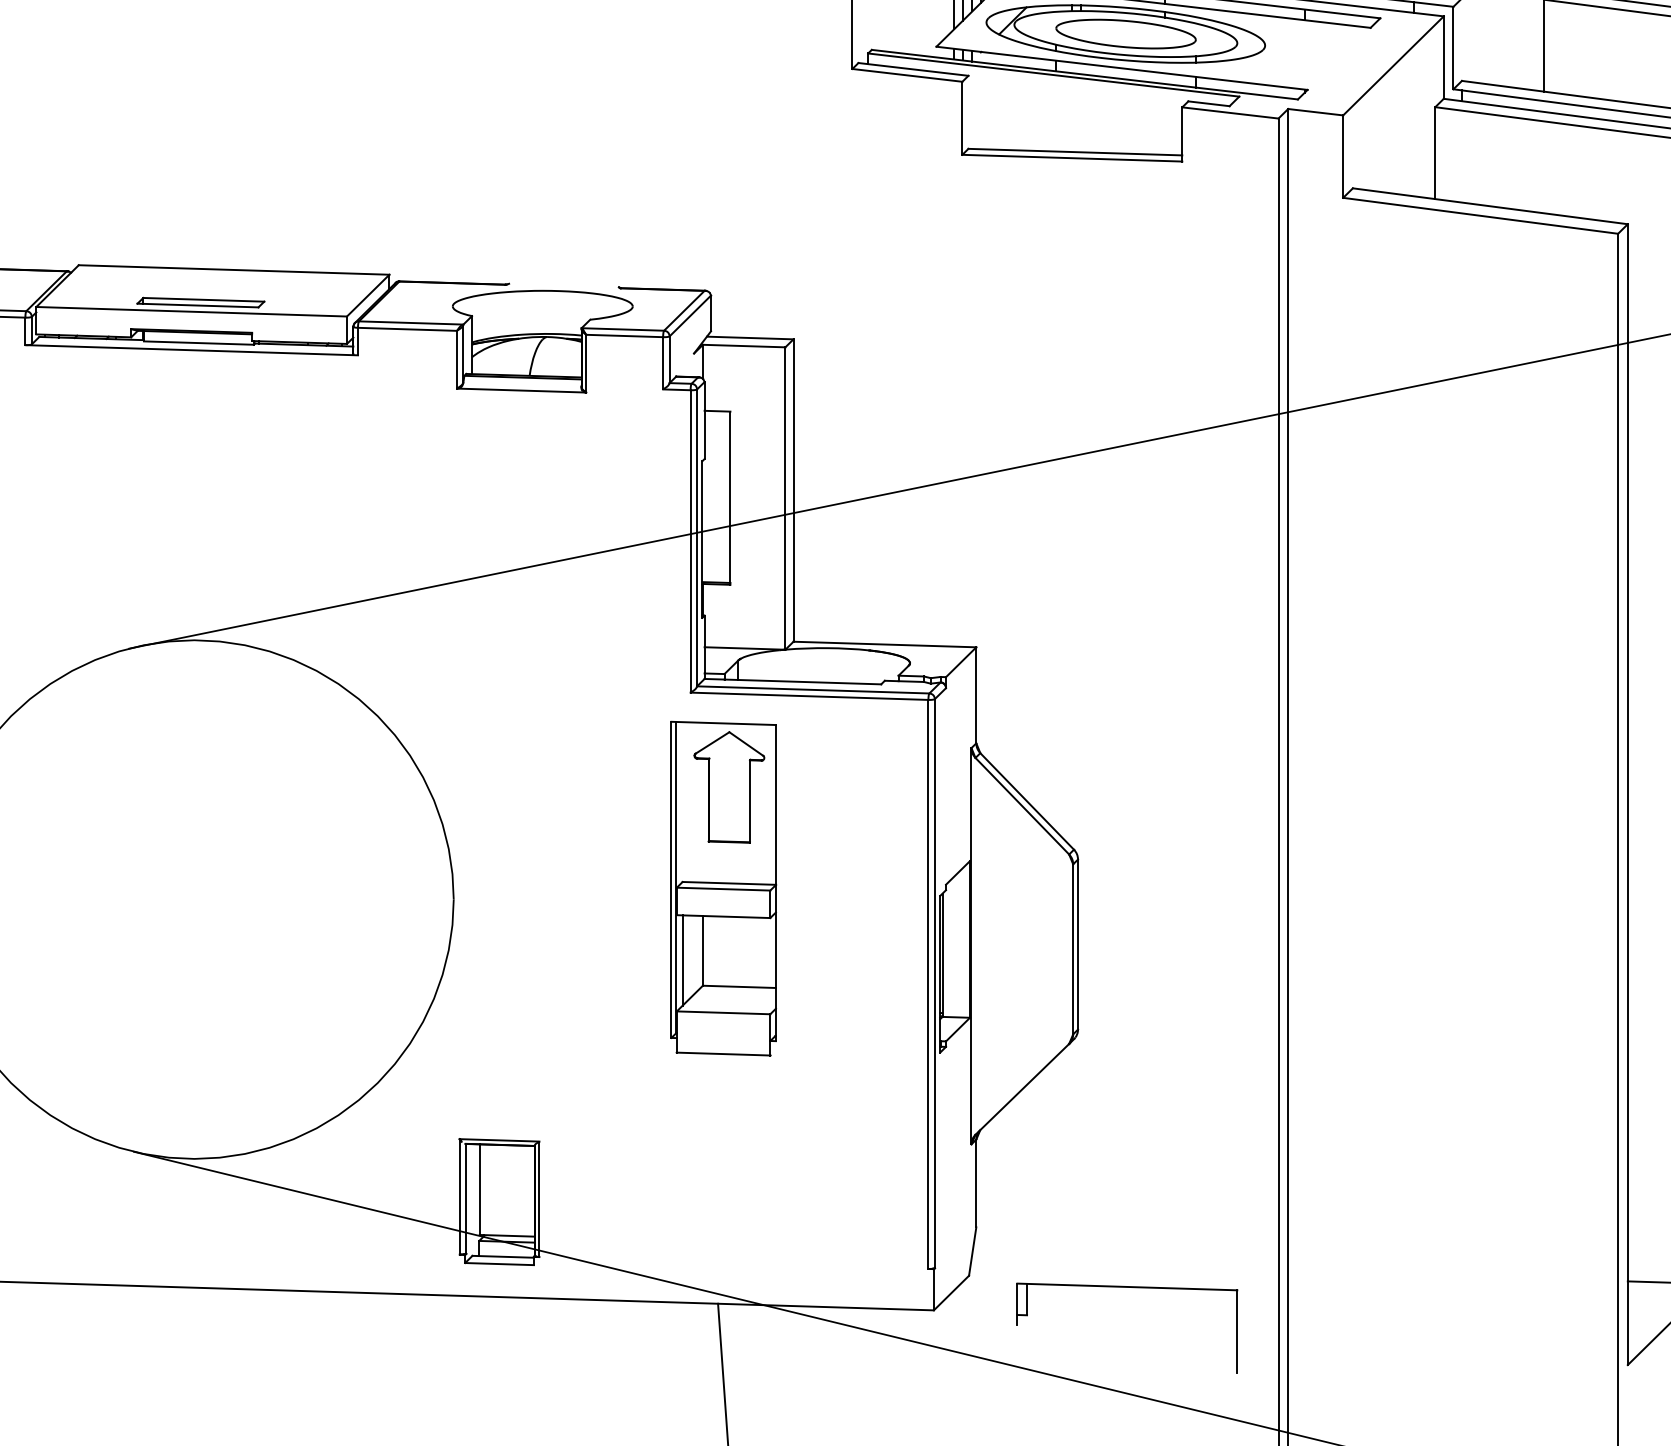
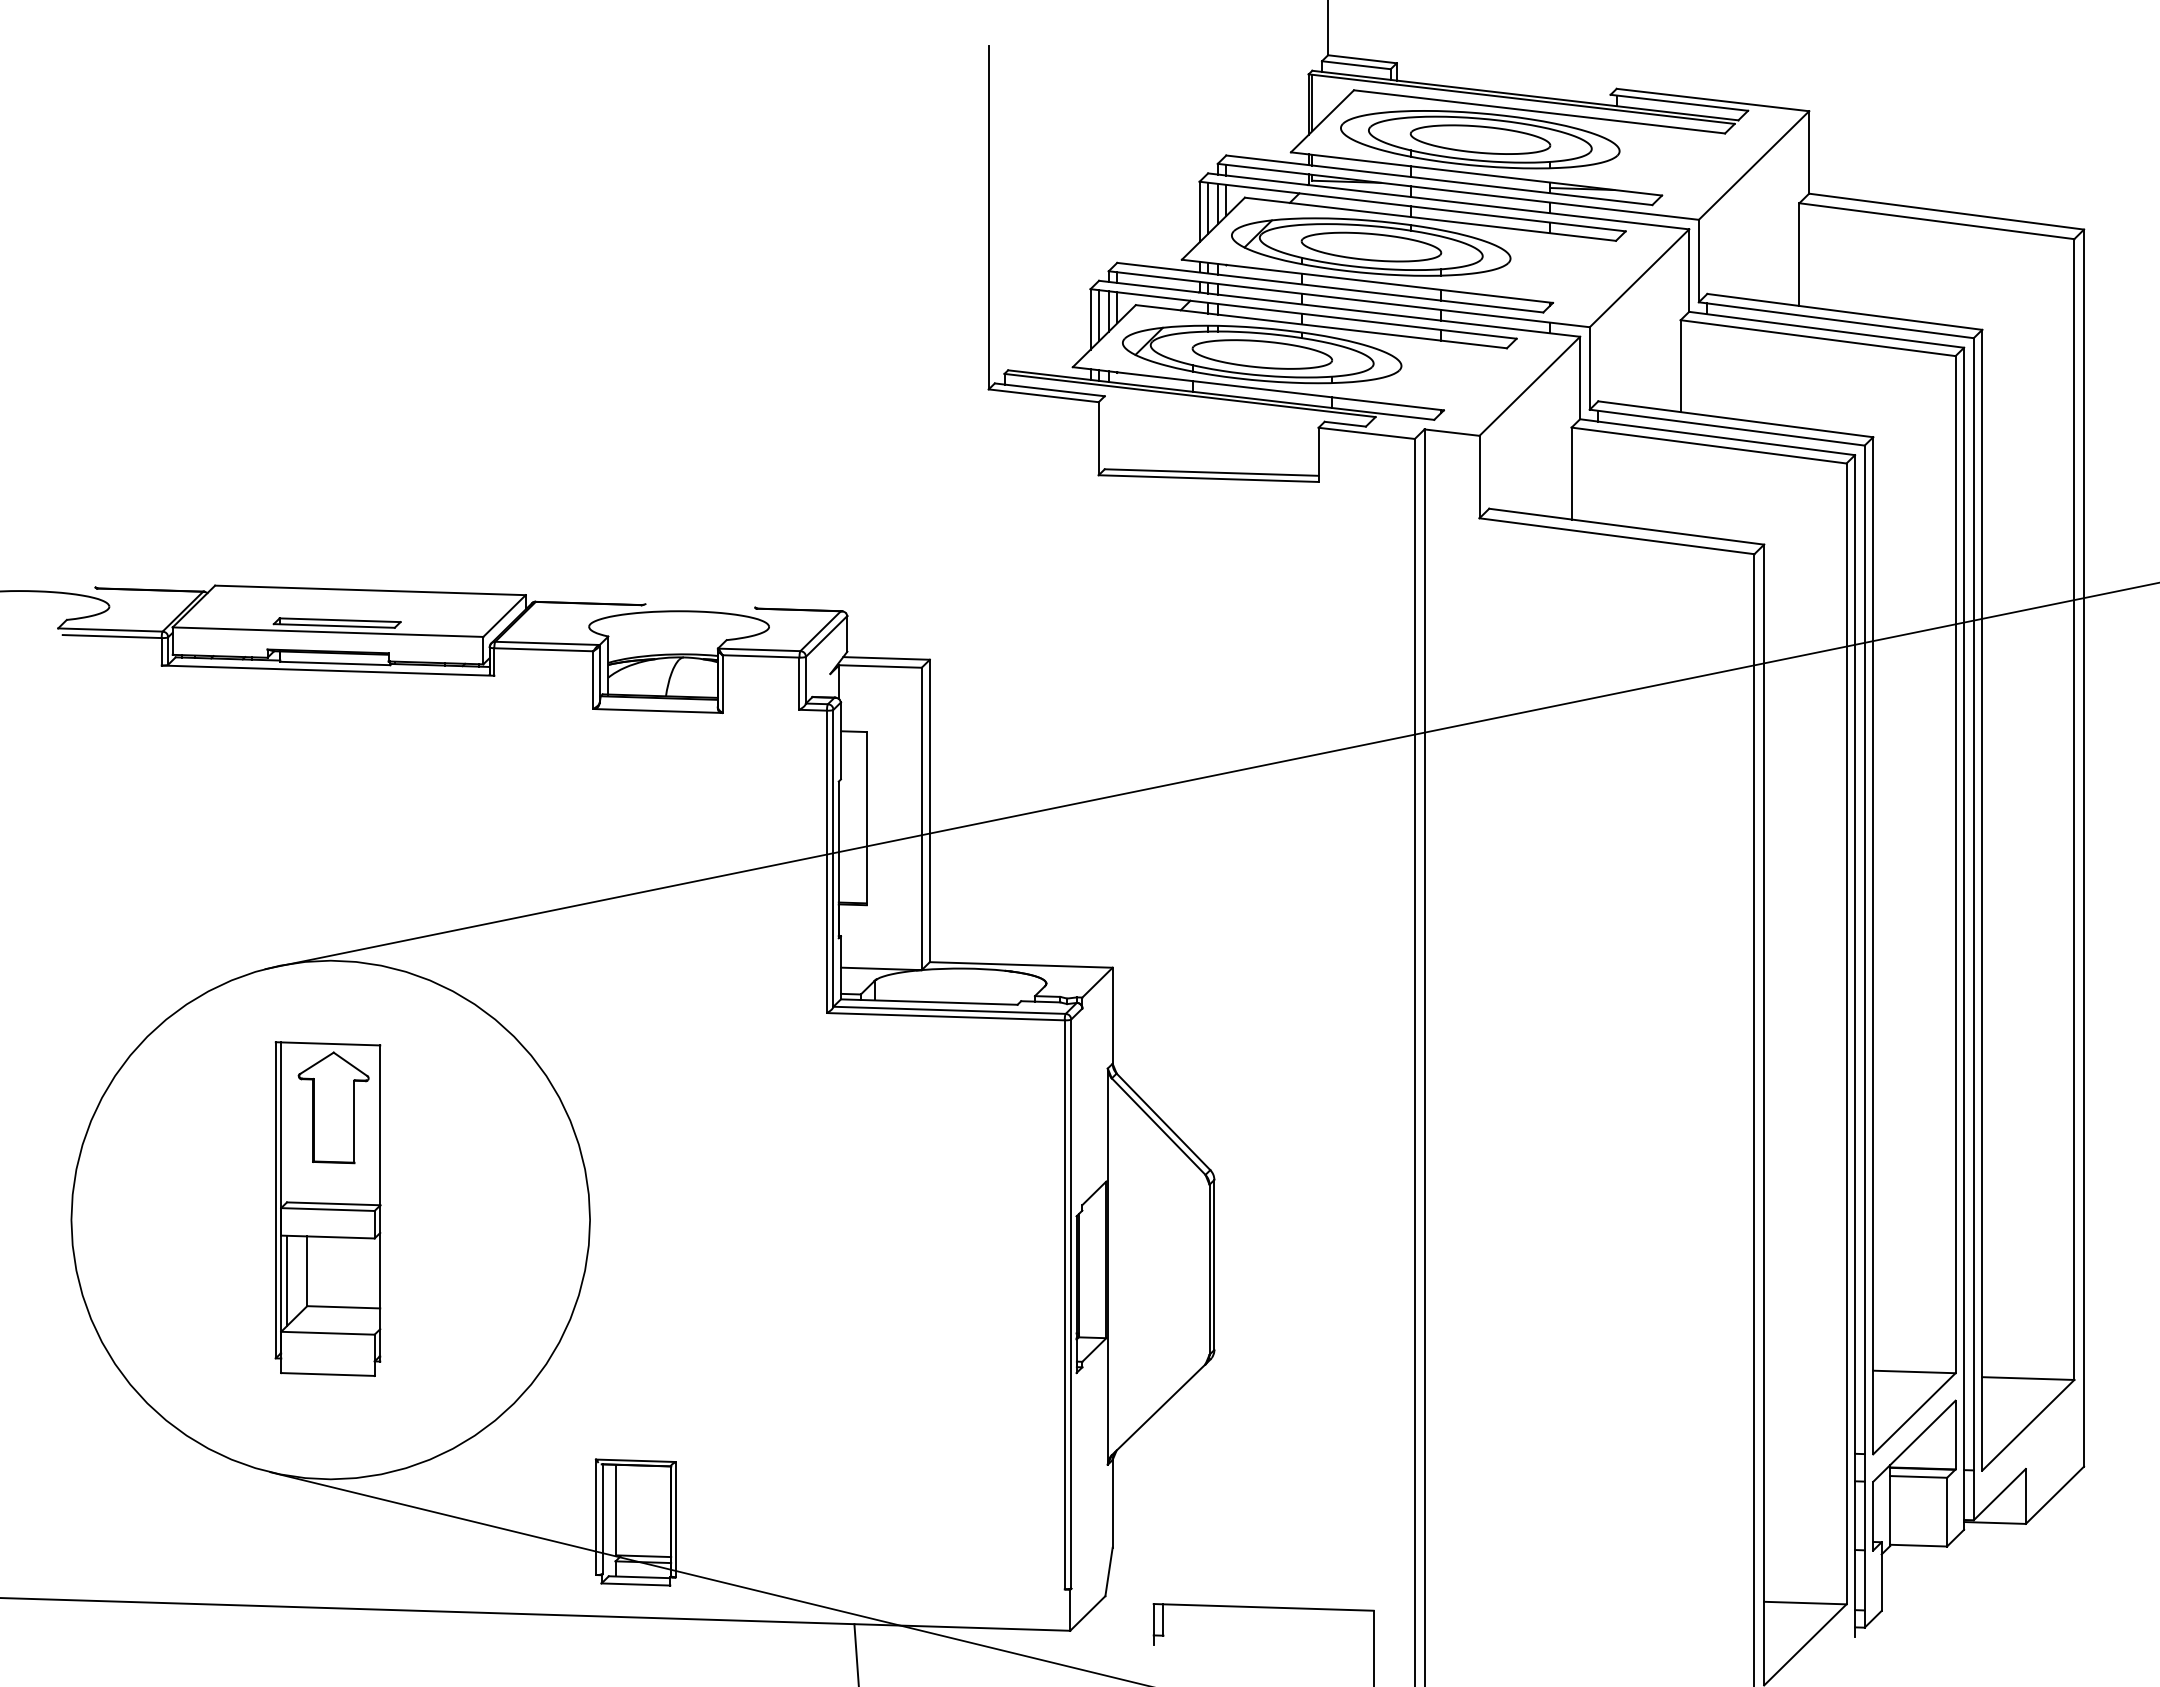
part: (723, 888) -> (327, 1208), moved

